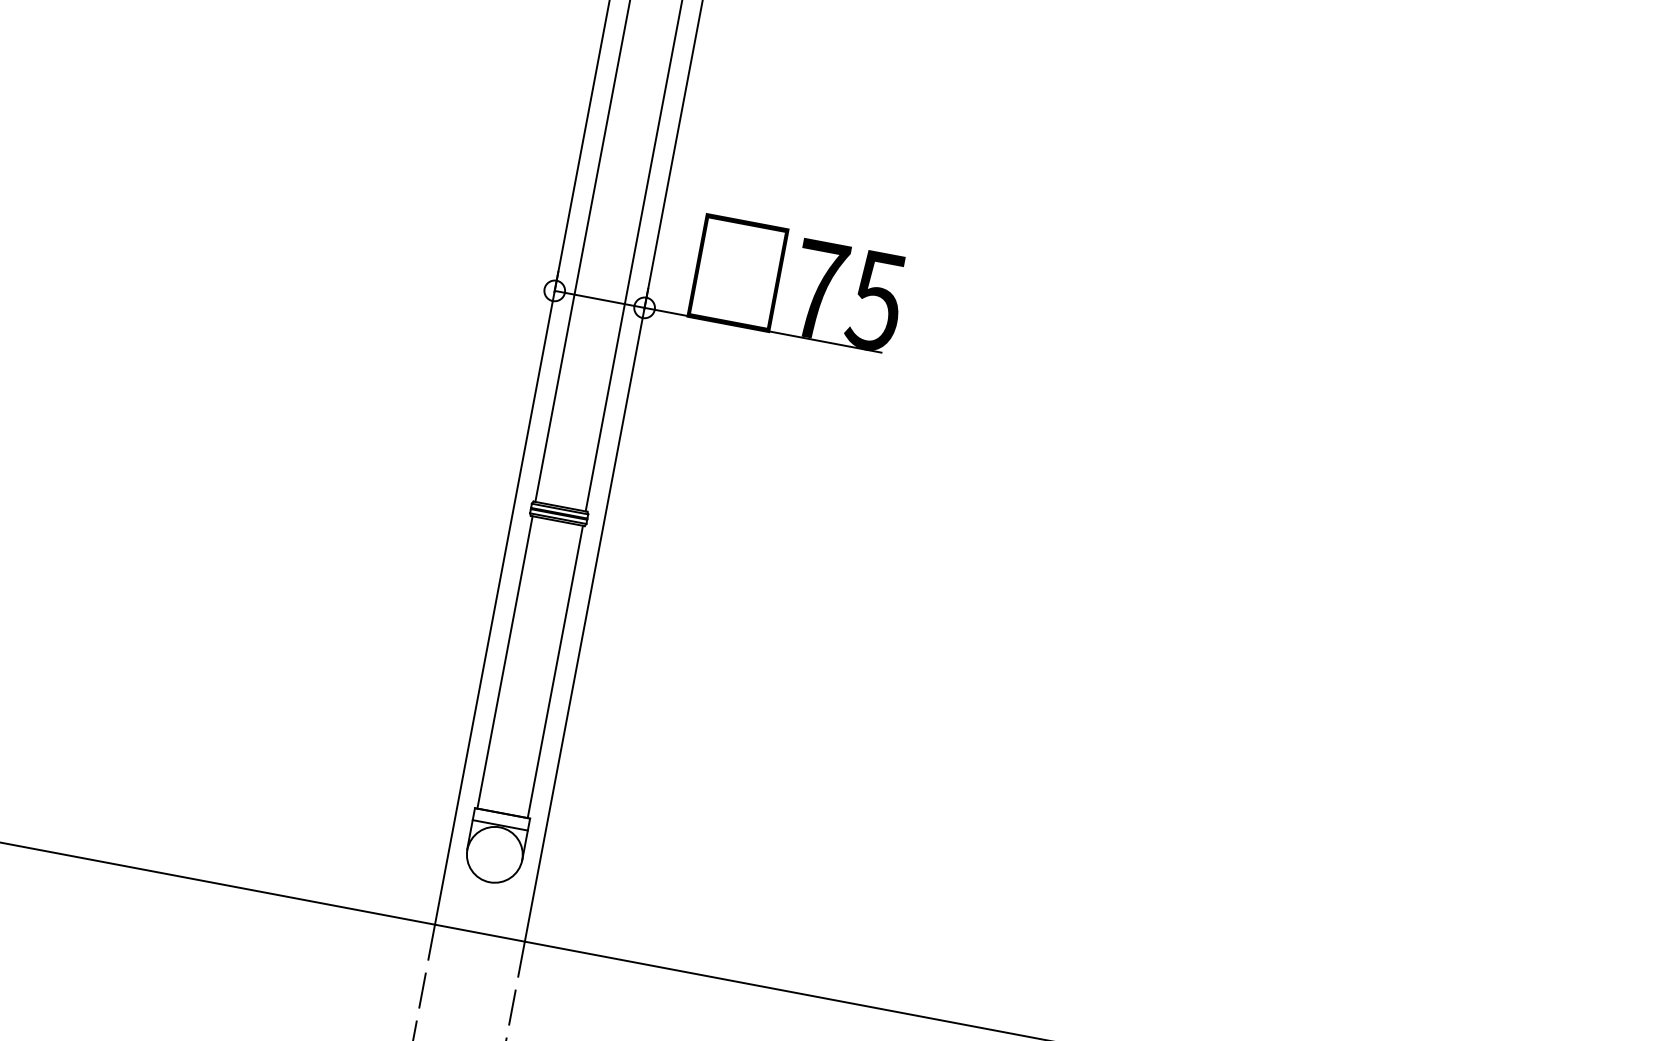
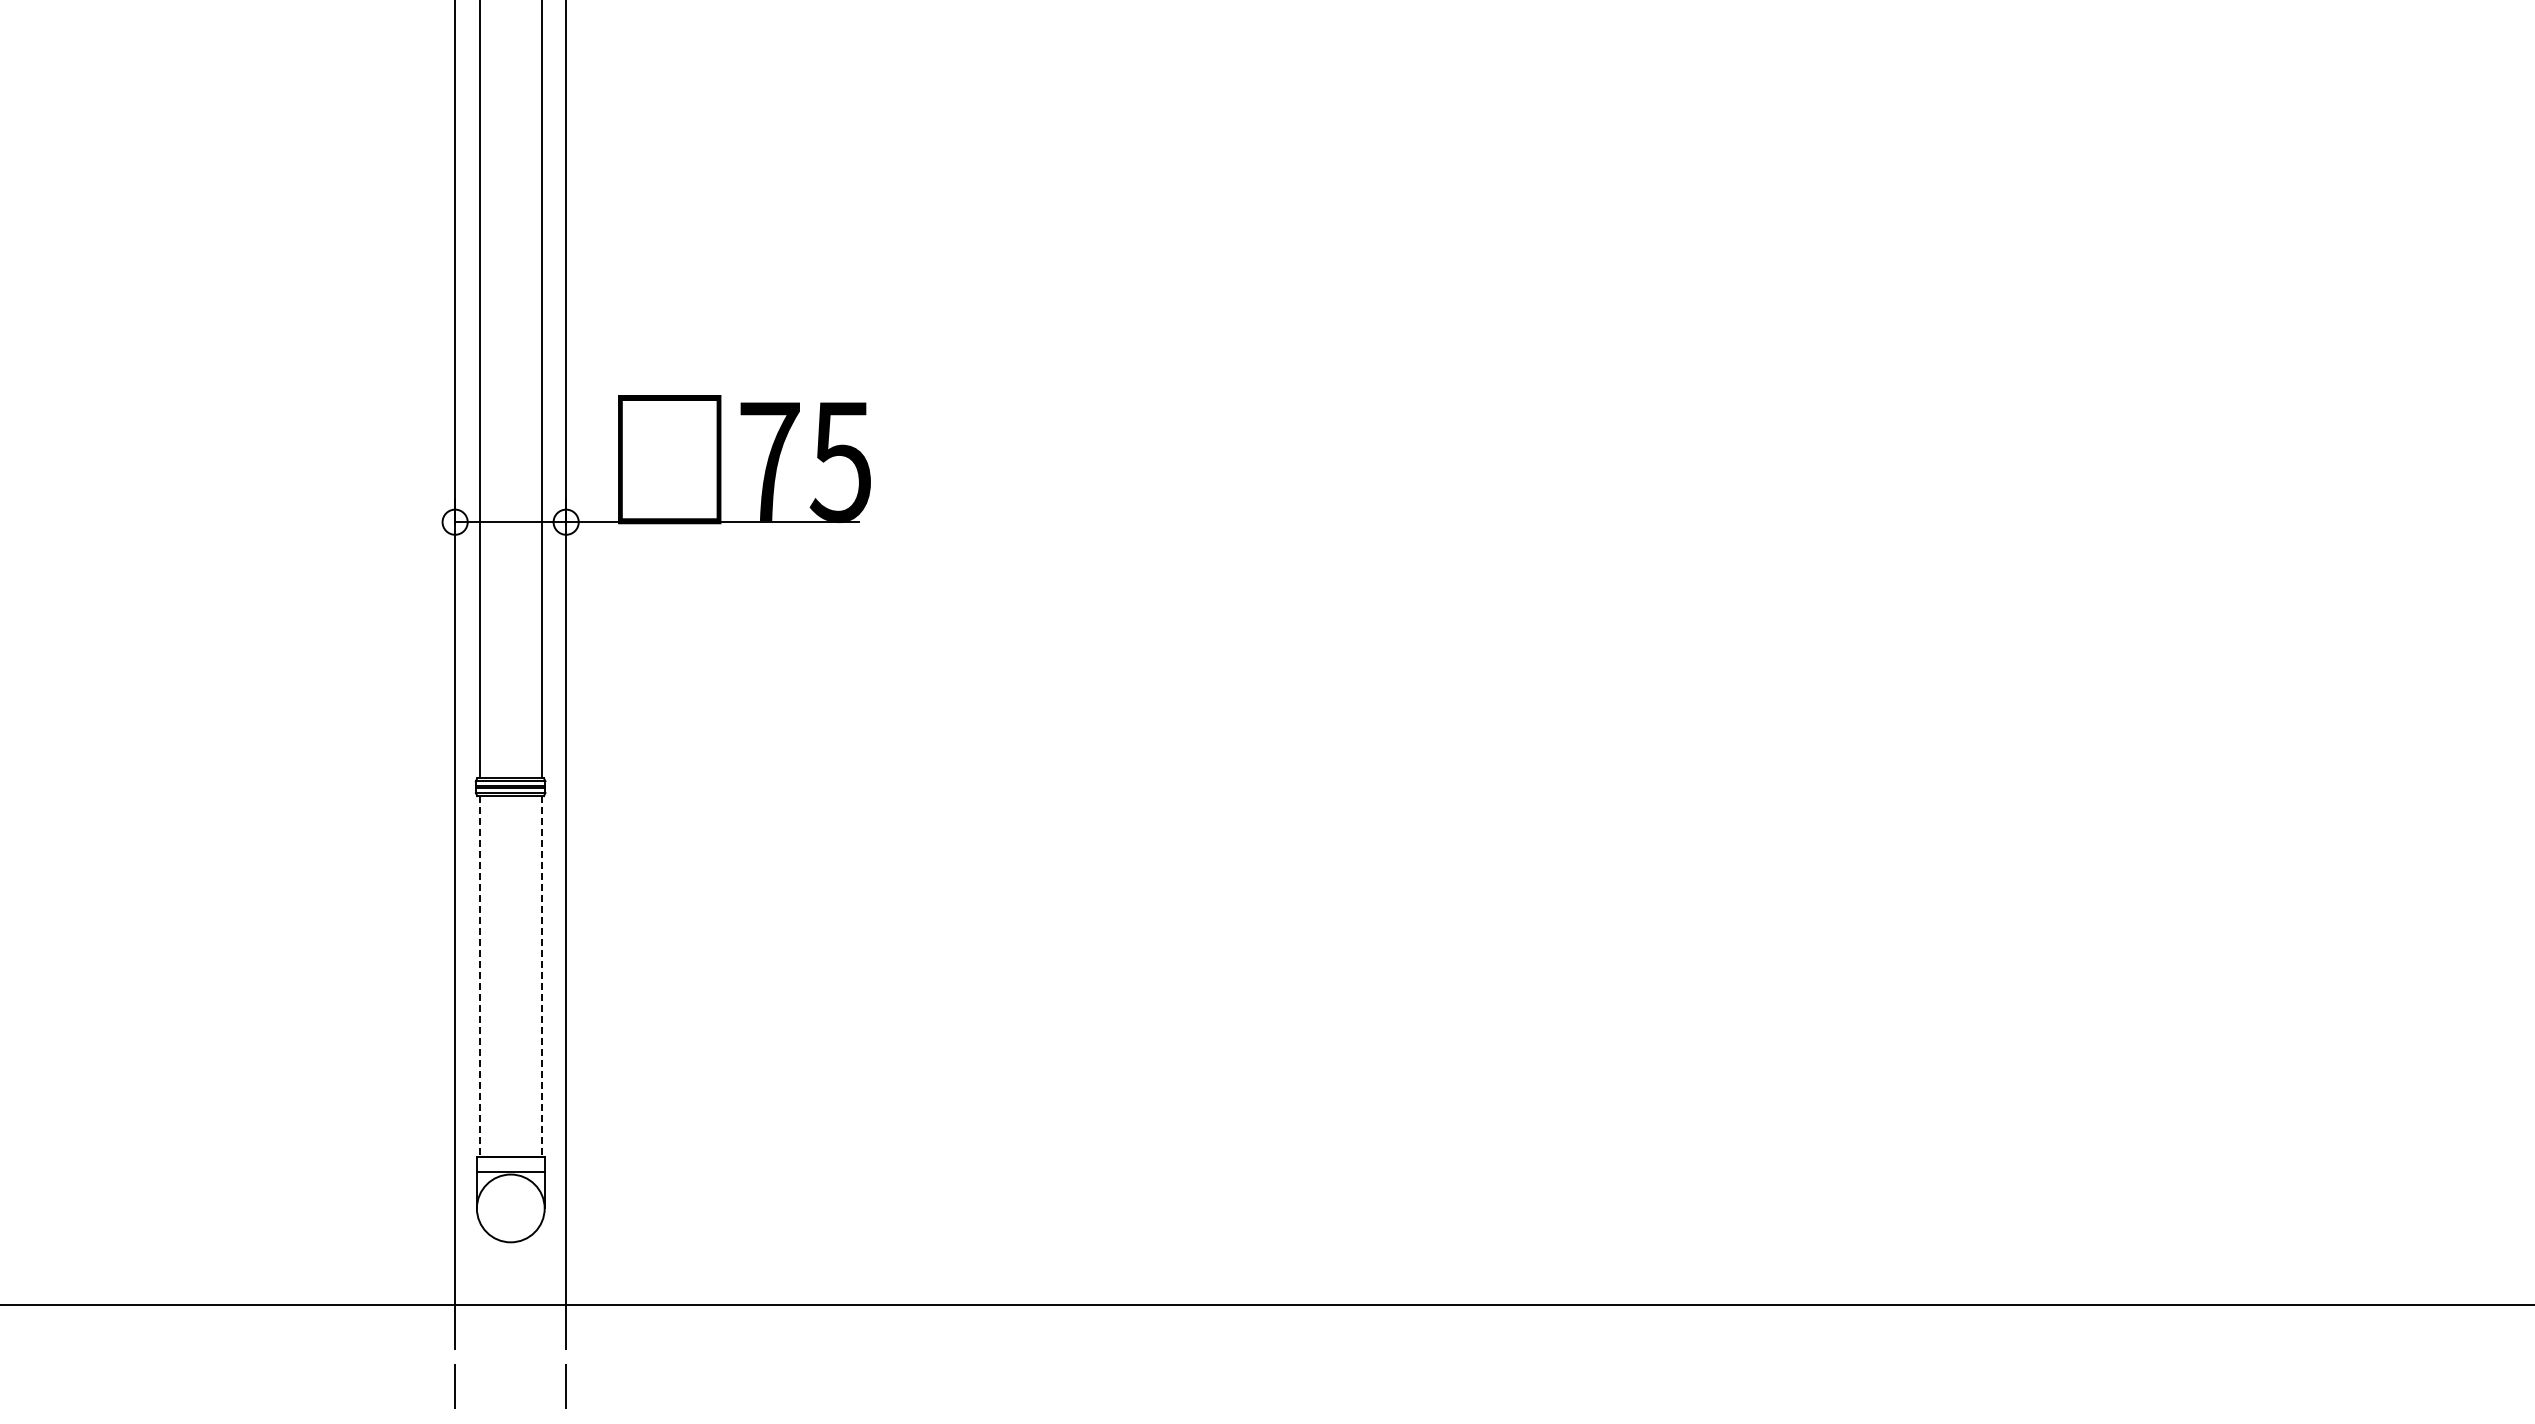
line: (504, 662) -> (479, 976), solid -> dashed
line: (555, 671) -> (541, 976), solid -> dashed

